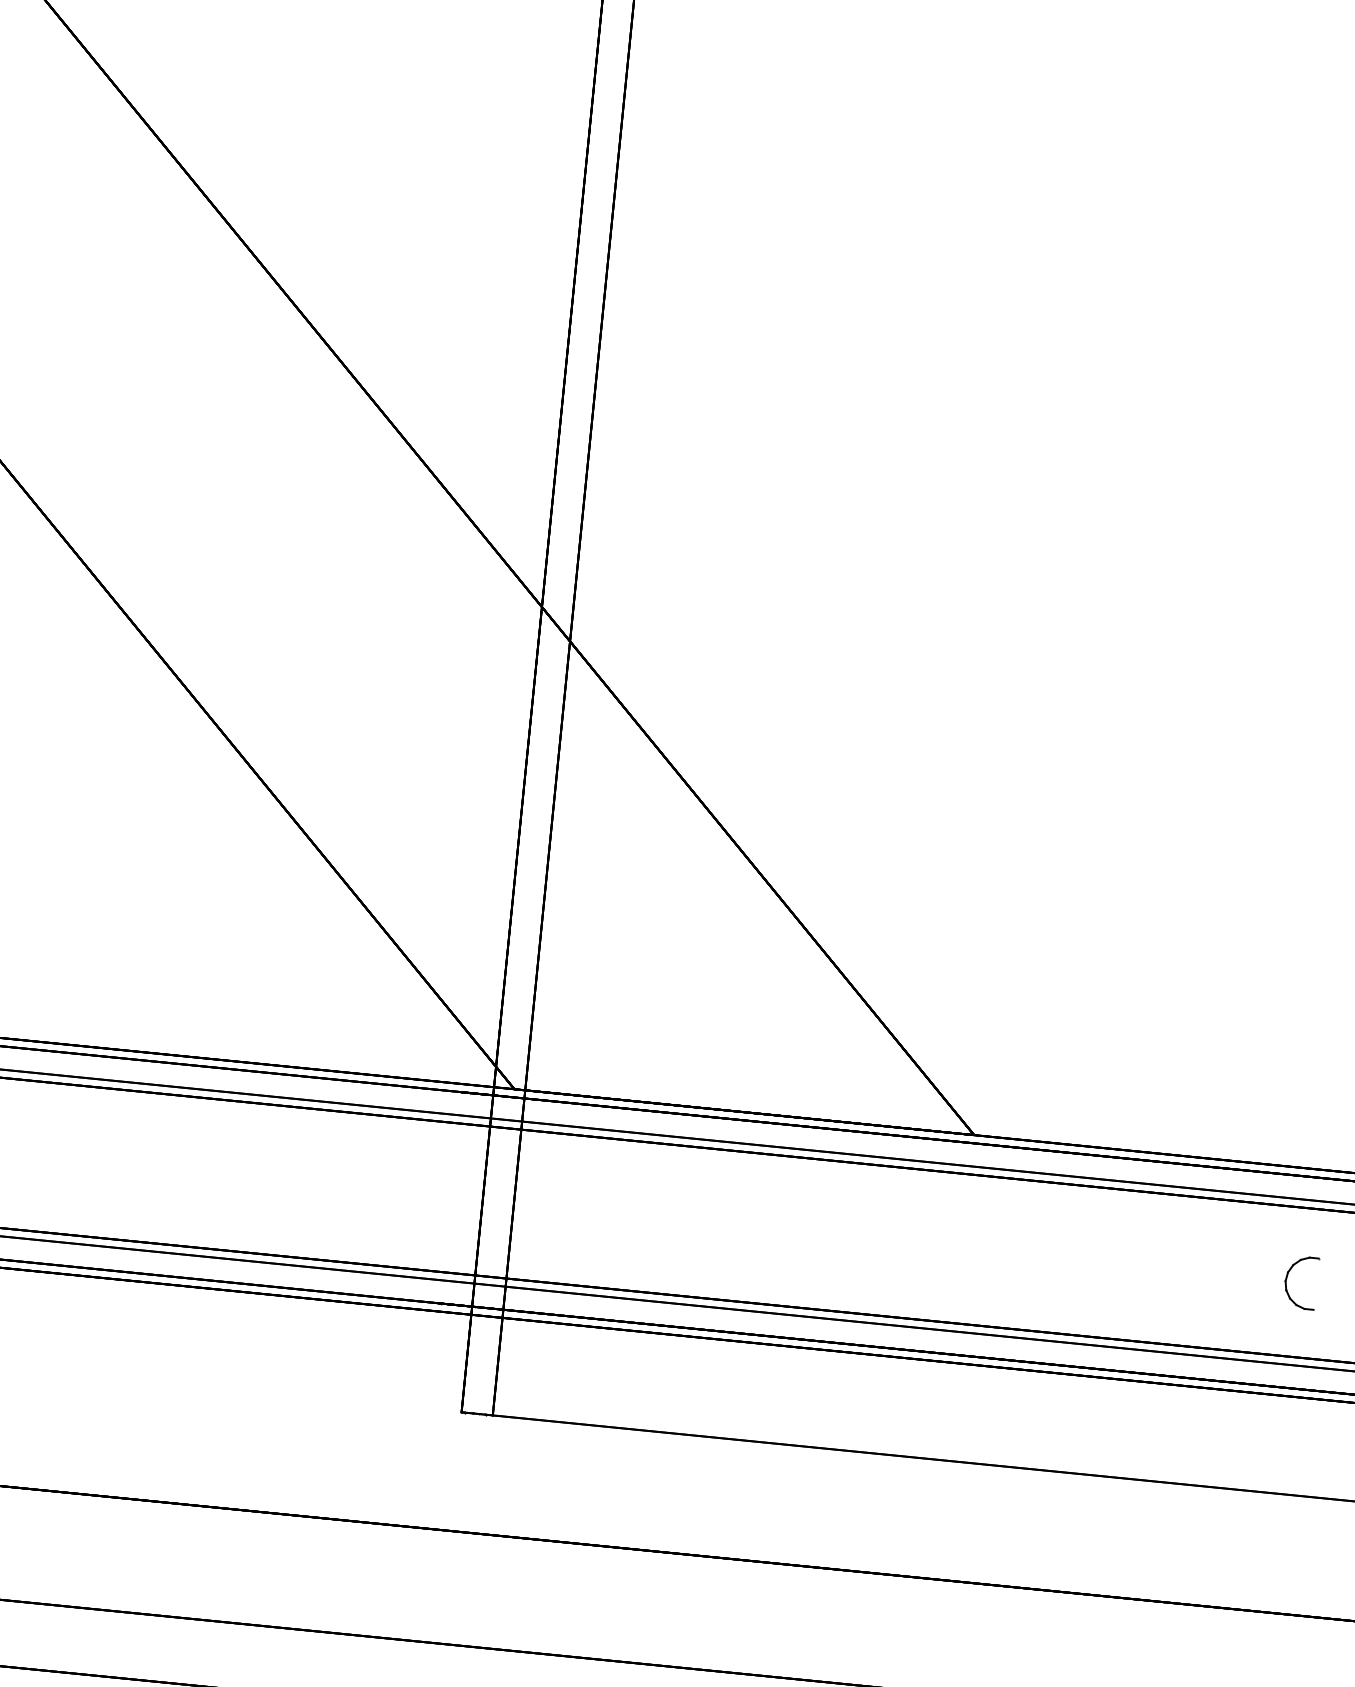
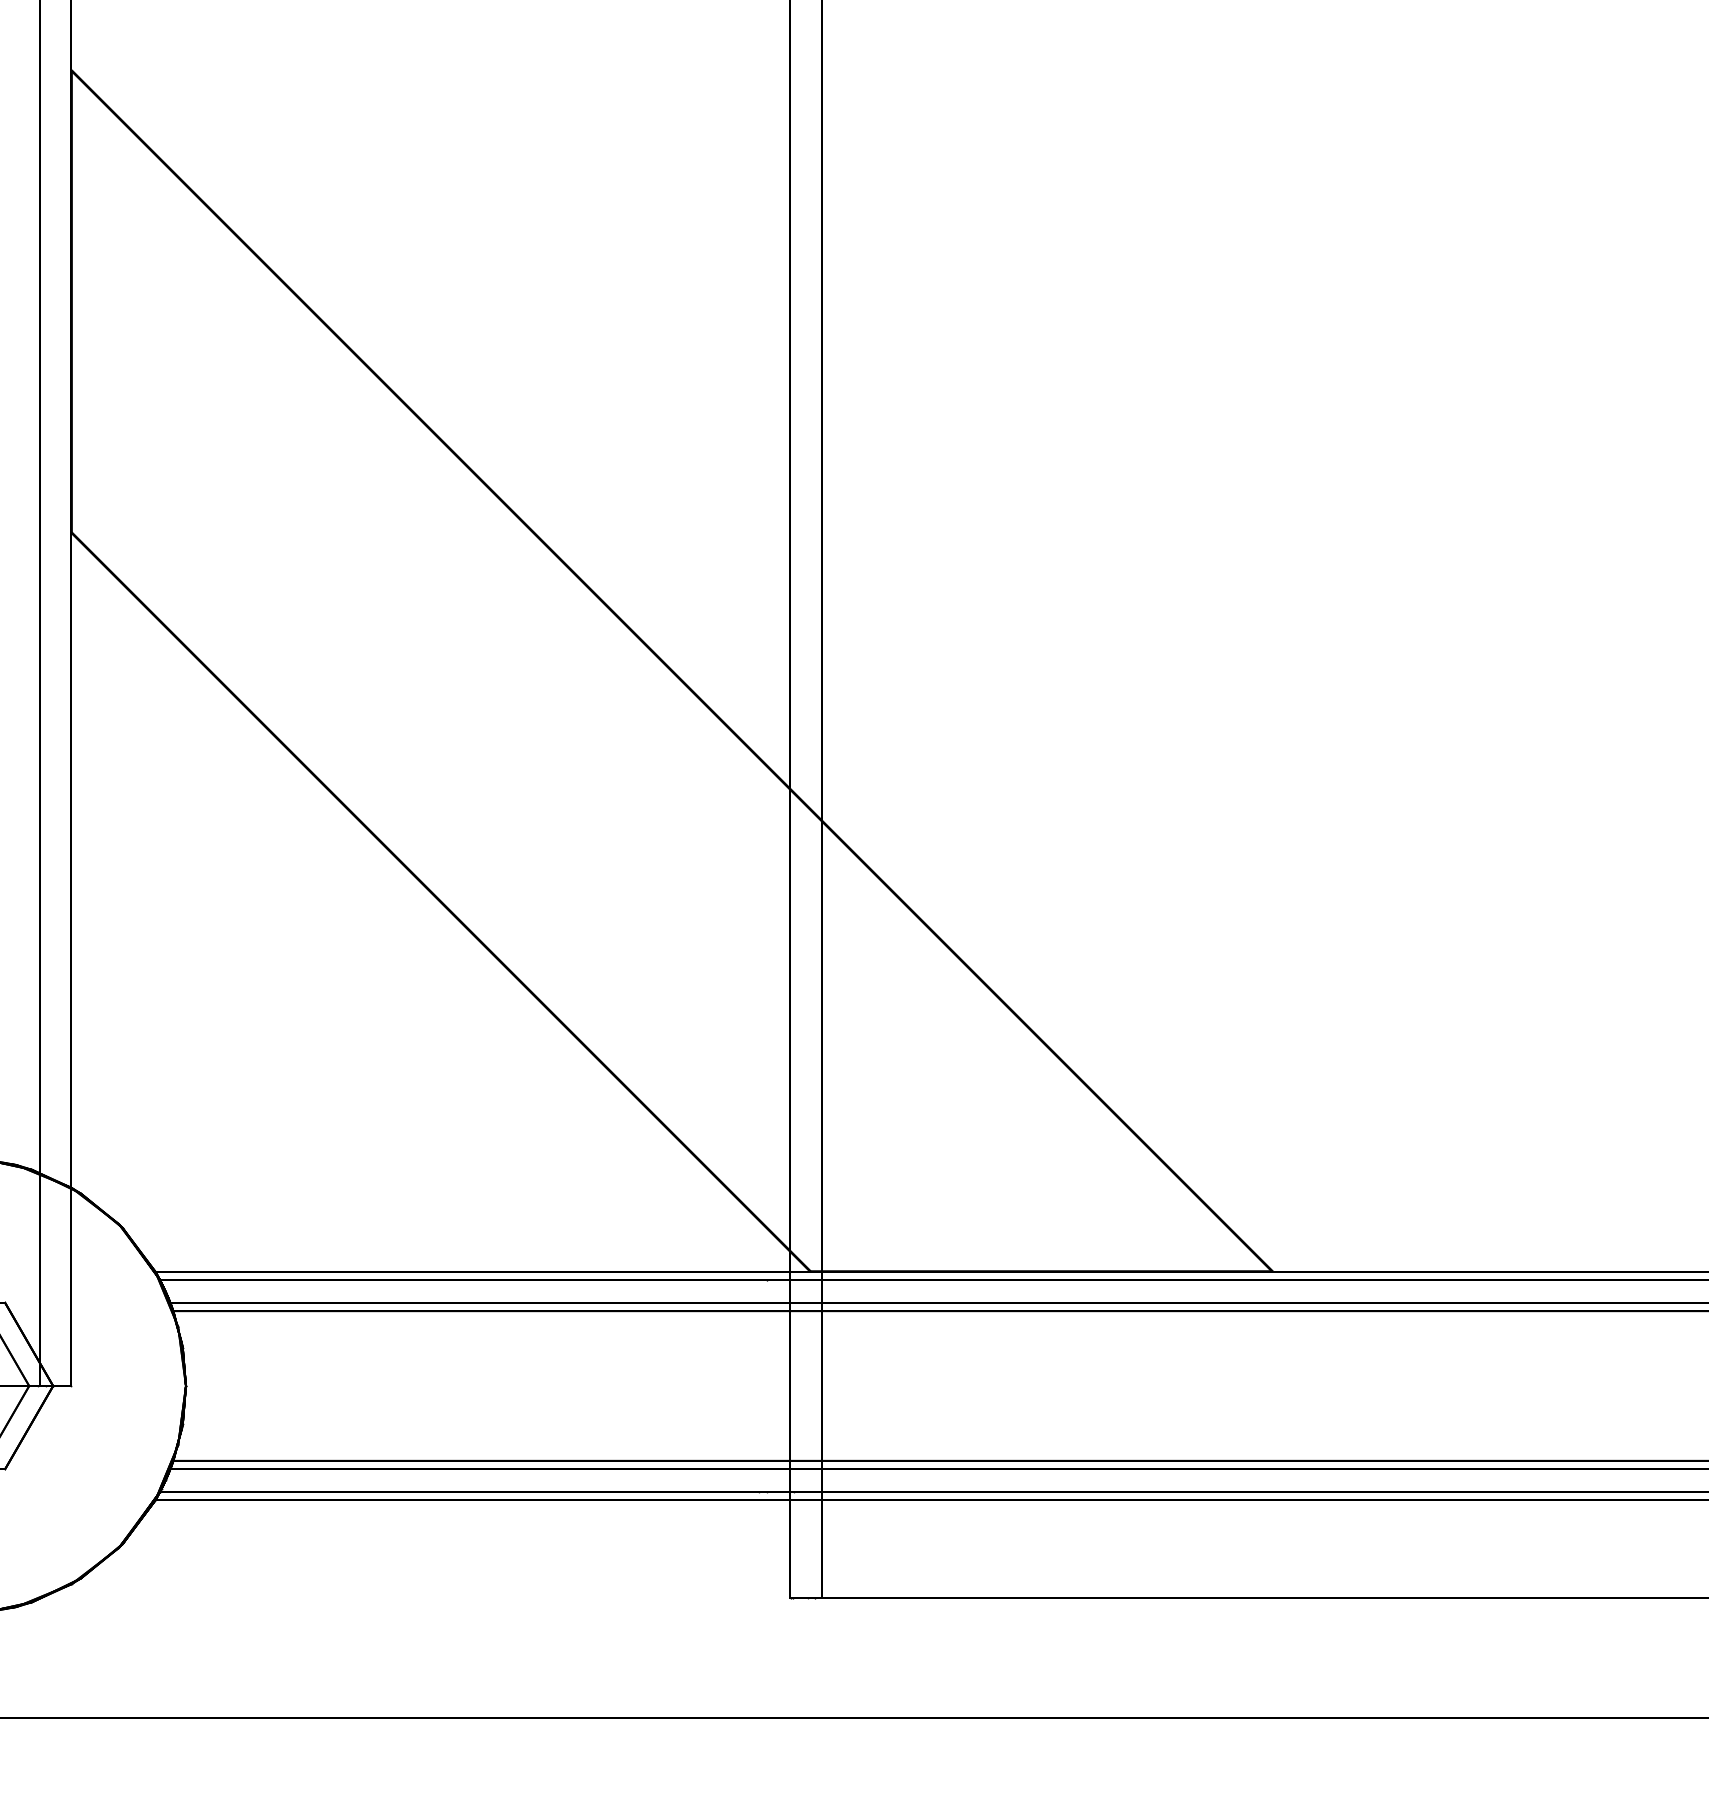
part: (1287, 1280) -> (1598, 1385), removed

